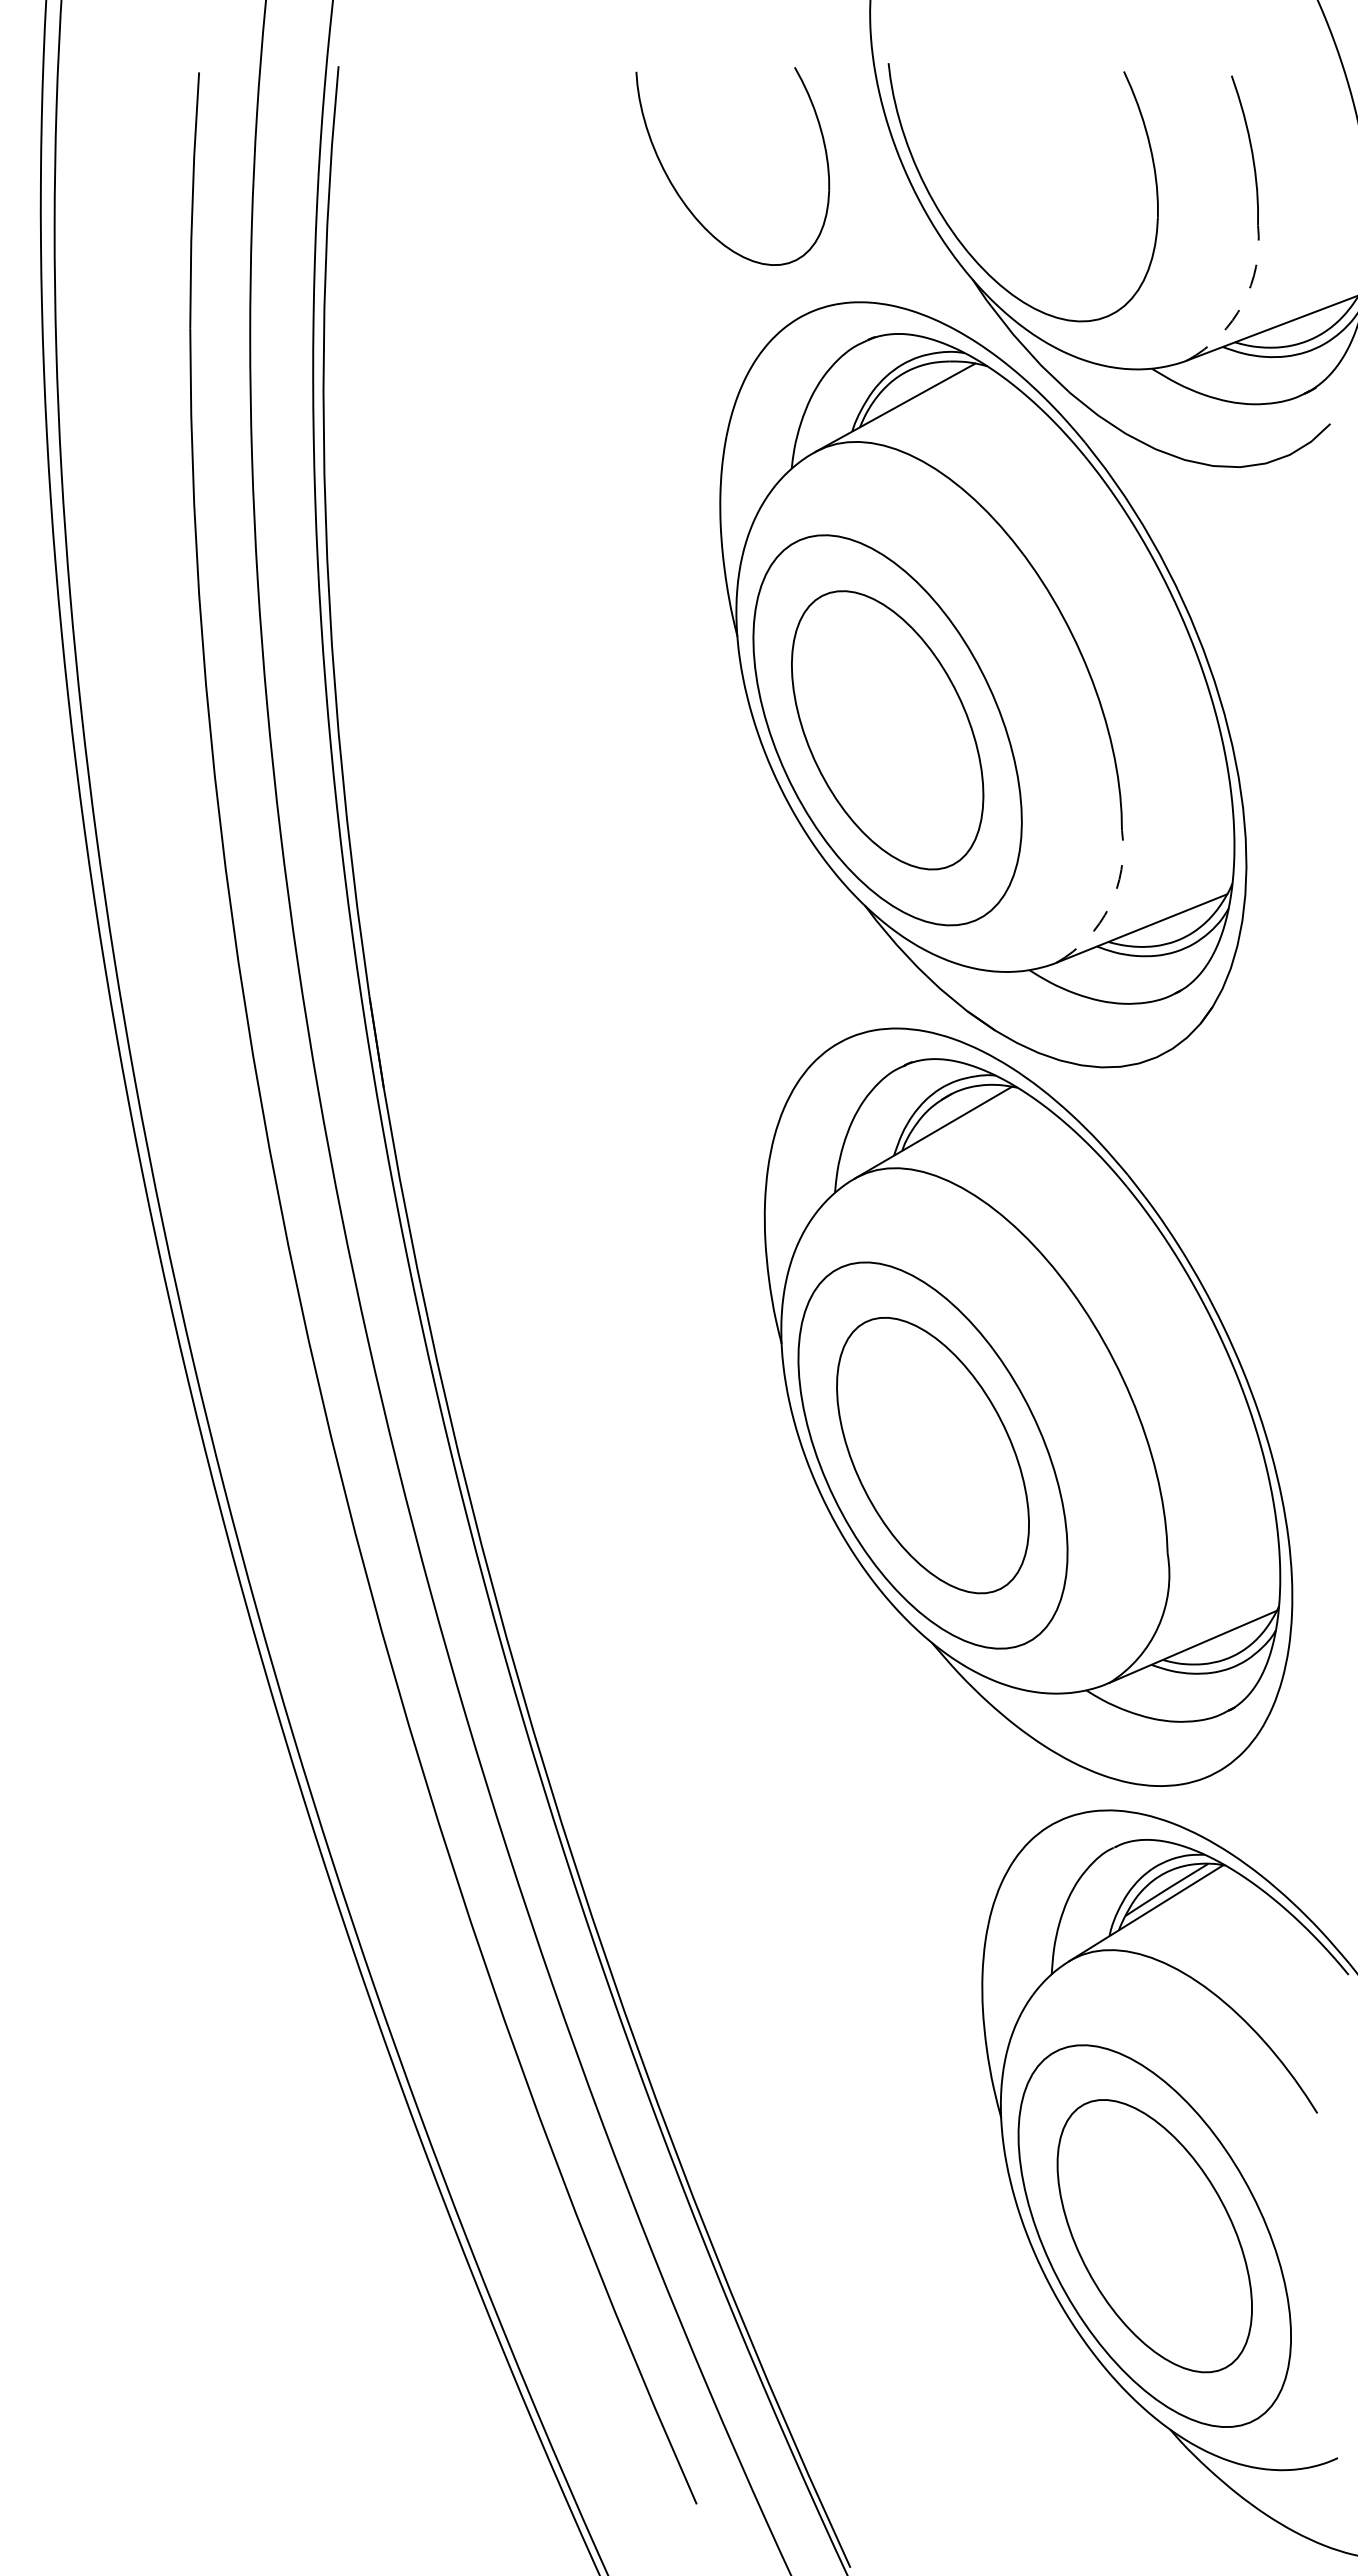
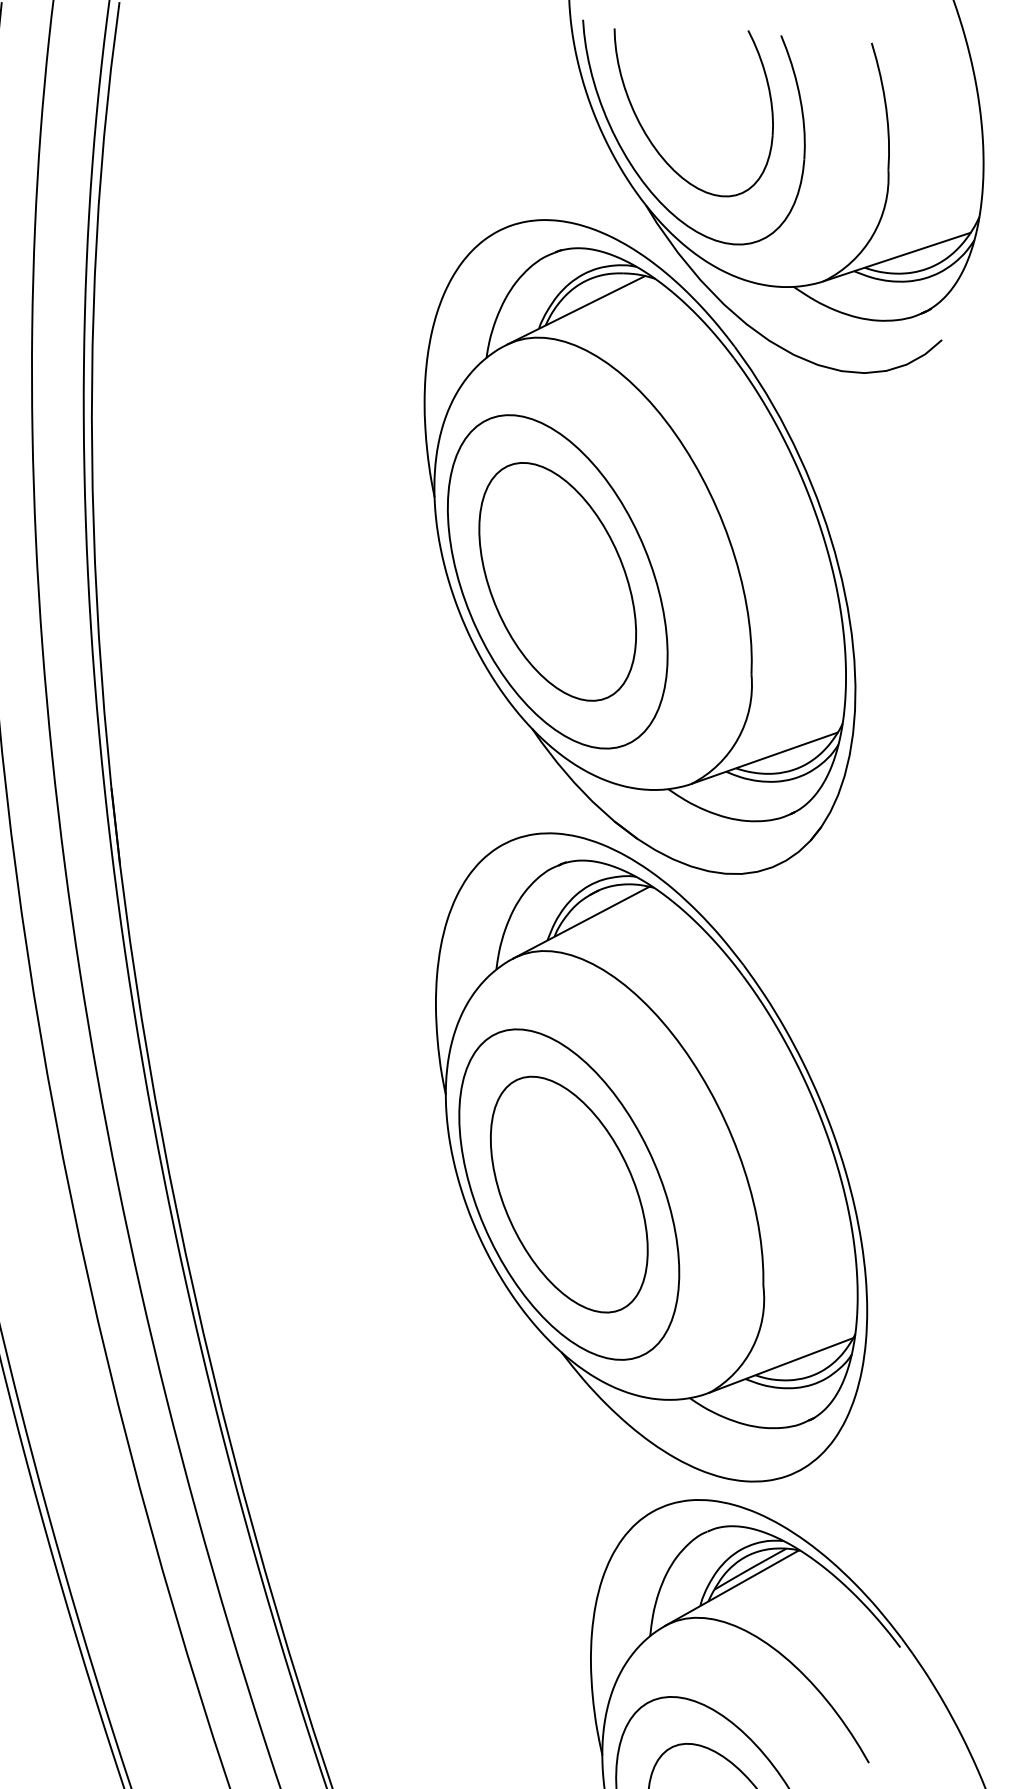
part: (682, 198) -> (648, 136), moved
arc: (1243, 303) -> (873, 235), dashed -> solid
arc: (1109, 906) -> (738, 738), dashed -> solid

